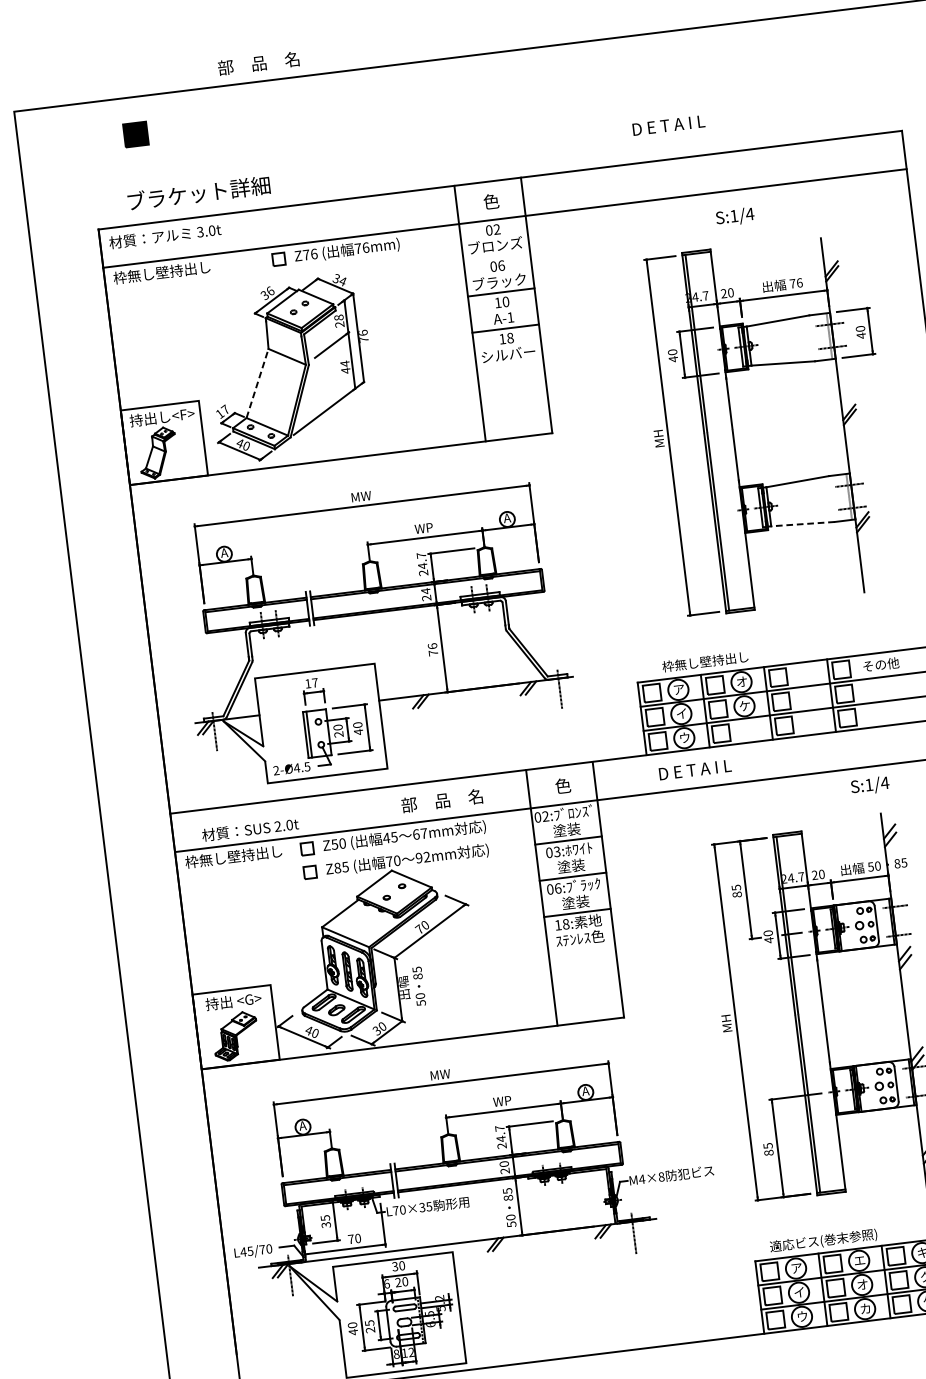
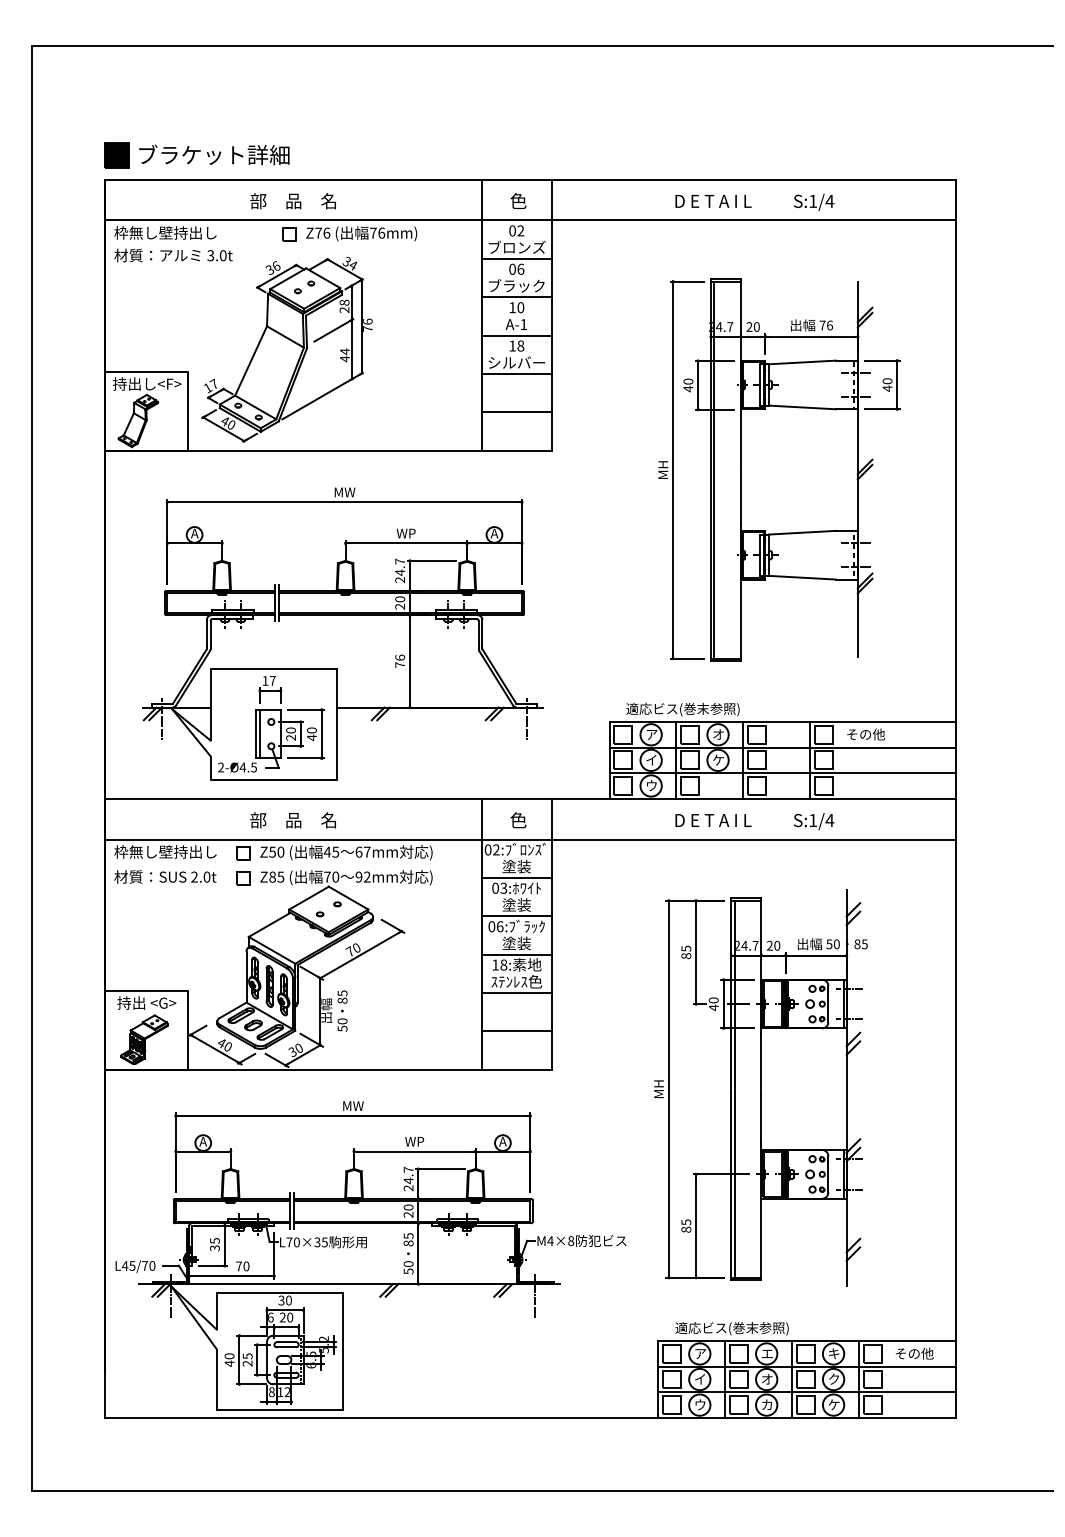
text: (257, 63) -> (292, 201), moved
text: (668, 125) -> (713, 201), moved
part: (135, 134) -> (116, 155), moved
text: (735, 216) -> (814, 201), moved
text: (165, 236) -> (173, 255), moved
line: (496, 256) -> (516, 258), added
line: (509, 364) -> (516, 373), added
line: (257, 382) -> (251, 360), dashed -> solid
line: (513, 401) -> (516, 412), added
line: (802, 524) -> (801, 577), dashed -> solid
text: (426, 591) -> (400, 599), 24 -> 20
text: (705, 662) -> (682, 709), 枠無し壁持出し -> 適応ビス(巻末参照)
text: (695, 769) -> (713, 820), moved
text: (870, 785) -> (814, 821), moved
text: (441, 801) -> (292, 820), moved
text: (250, 829) -> (165, 876), moved
line: (581, 949) -> (516, 993), added
line: (585, 985) -> (516, 1031), added

